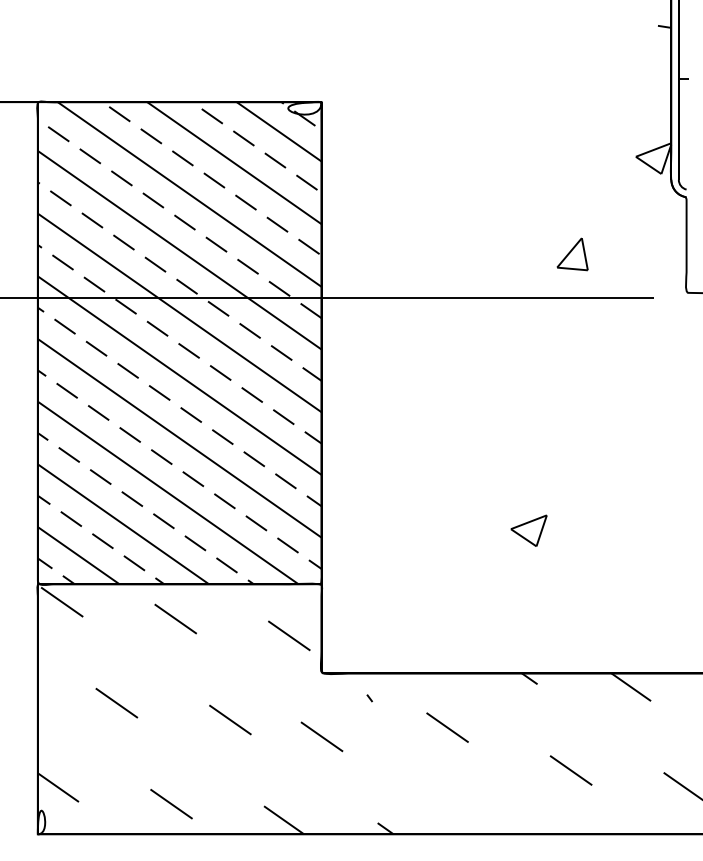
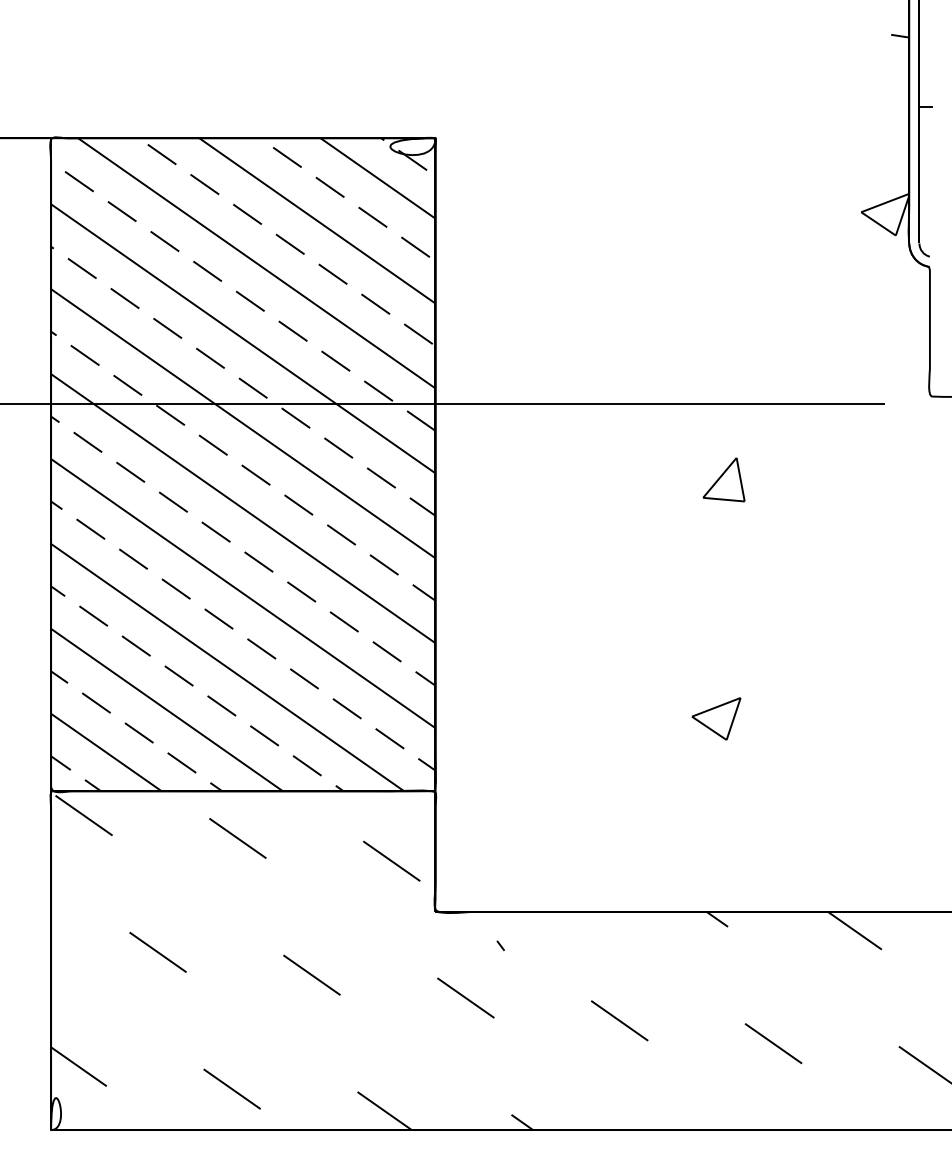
part: (572, 254) -> (723, 480), moved
line: (447, 727) -> (619, 1020), moved
line: (321, 736) -> (465, 997), moved

